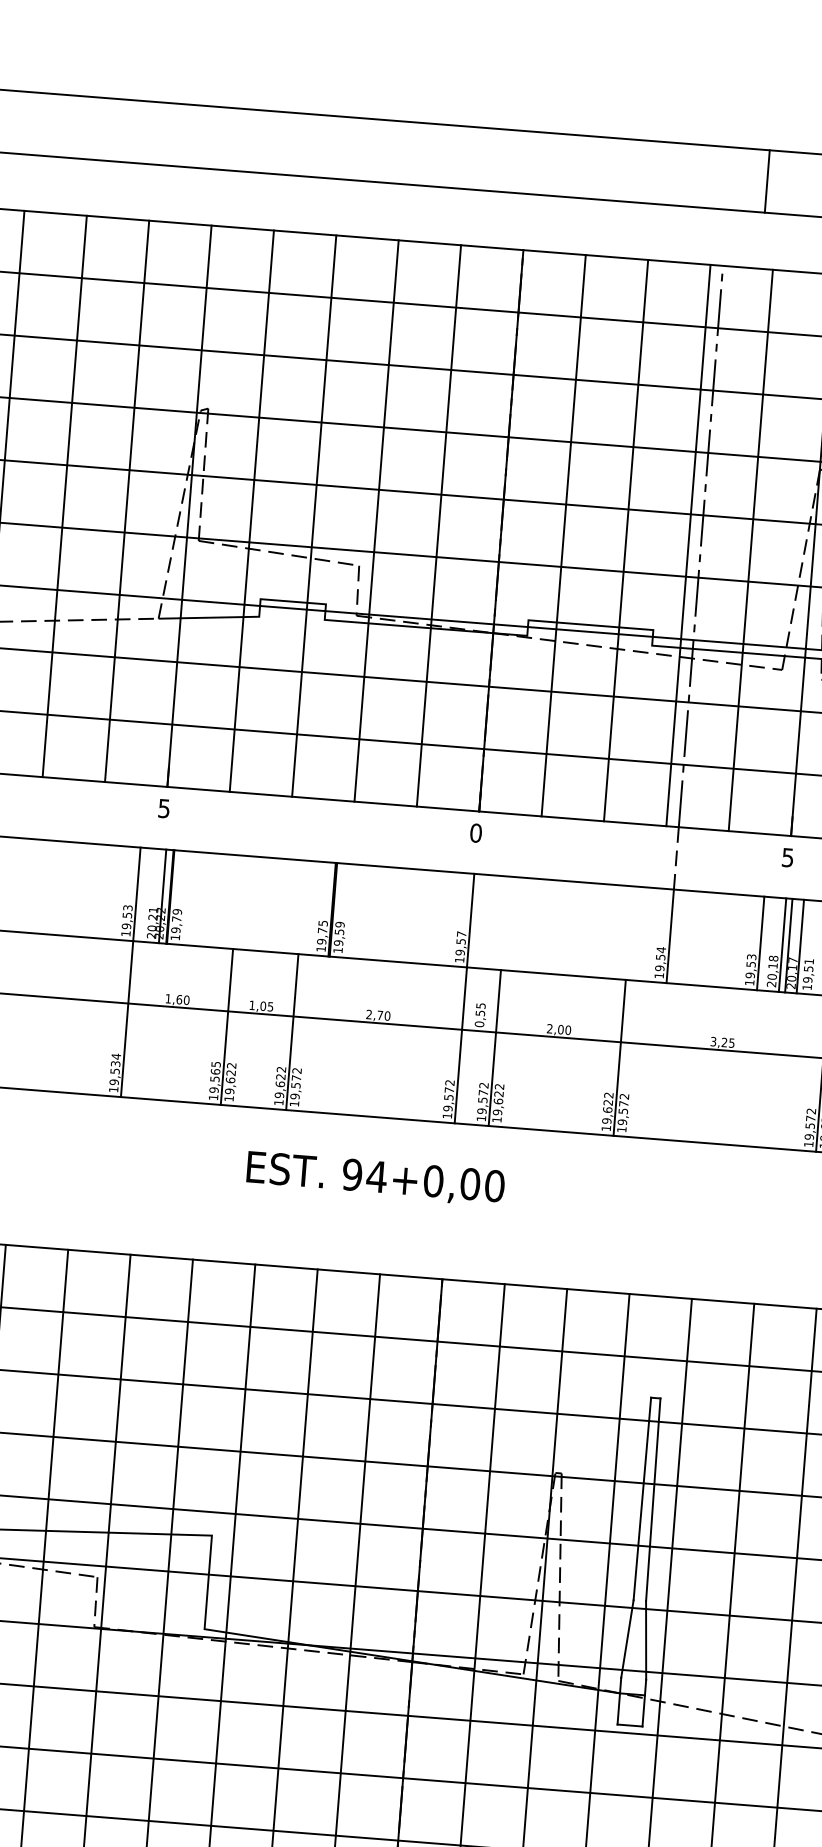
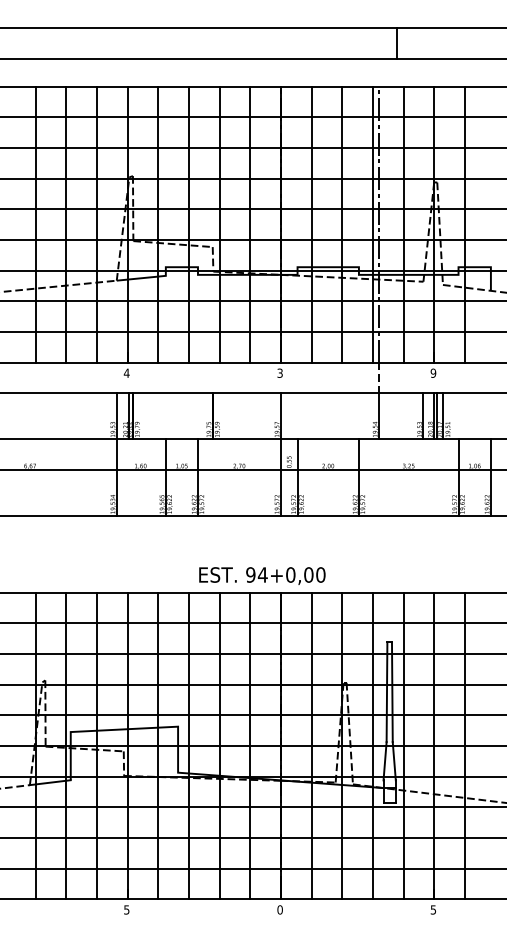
text: (163, 807) -> (126, 372), 5 -> 4
text: (474, 831) -> (279, 372), 0 -> 3
text: (788, 856) -> (433, 372), 5 -> 9
text: (376, 1177) -> (262, 575), moved

